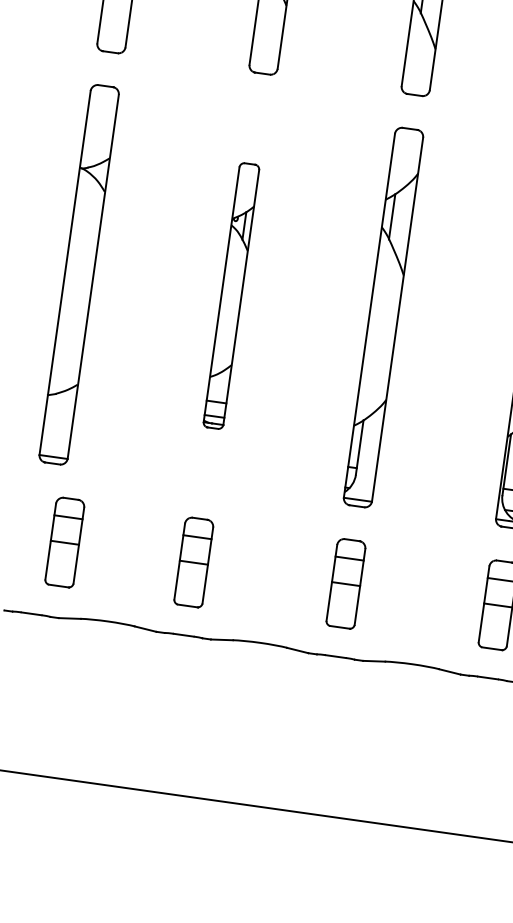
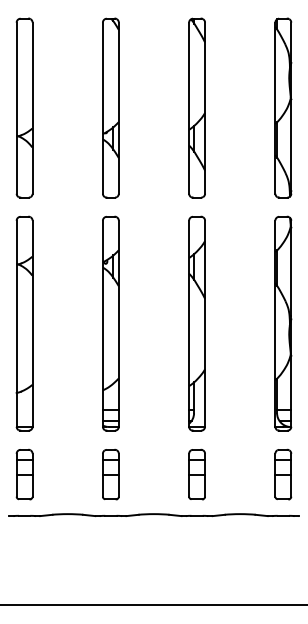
part: (230, 295) -> (110, 323), size x1.43
part: (64, 542) -> (24, 474), moved

